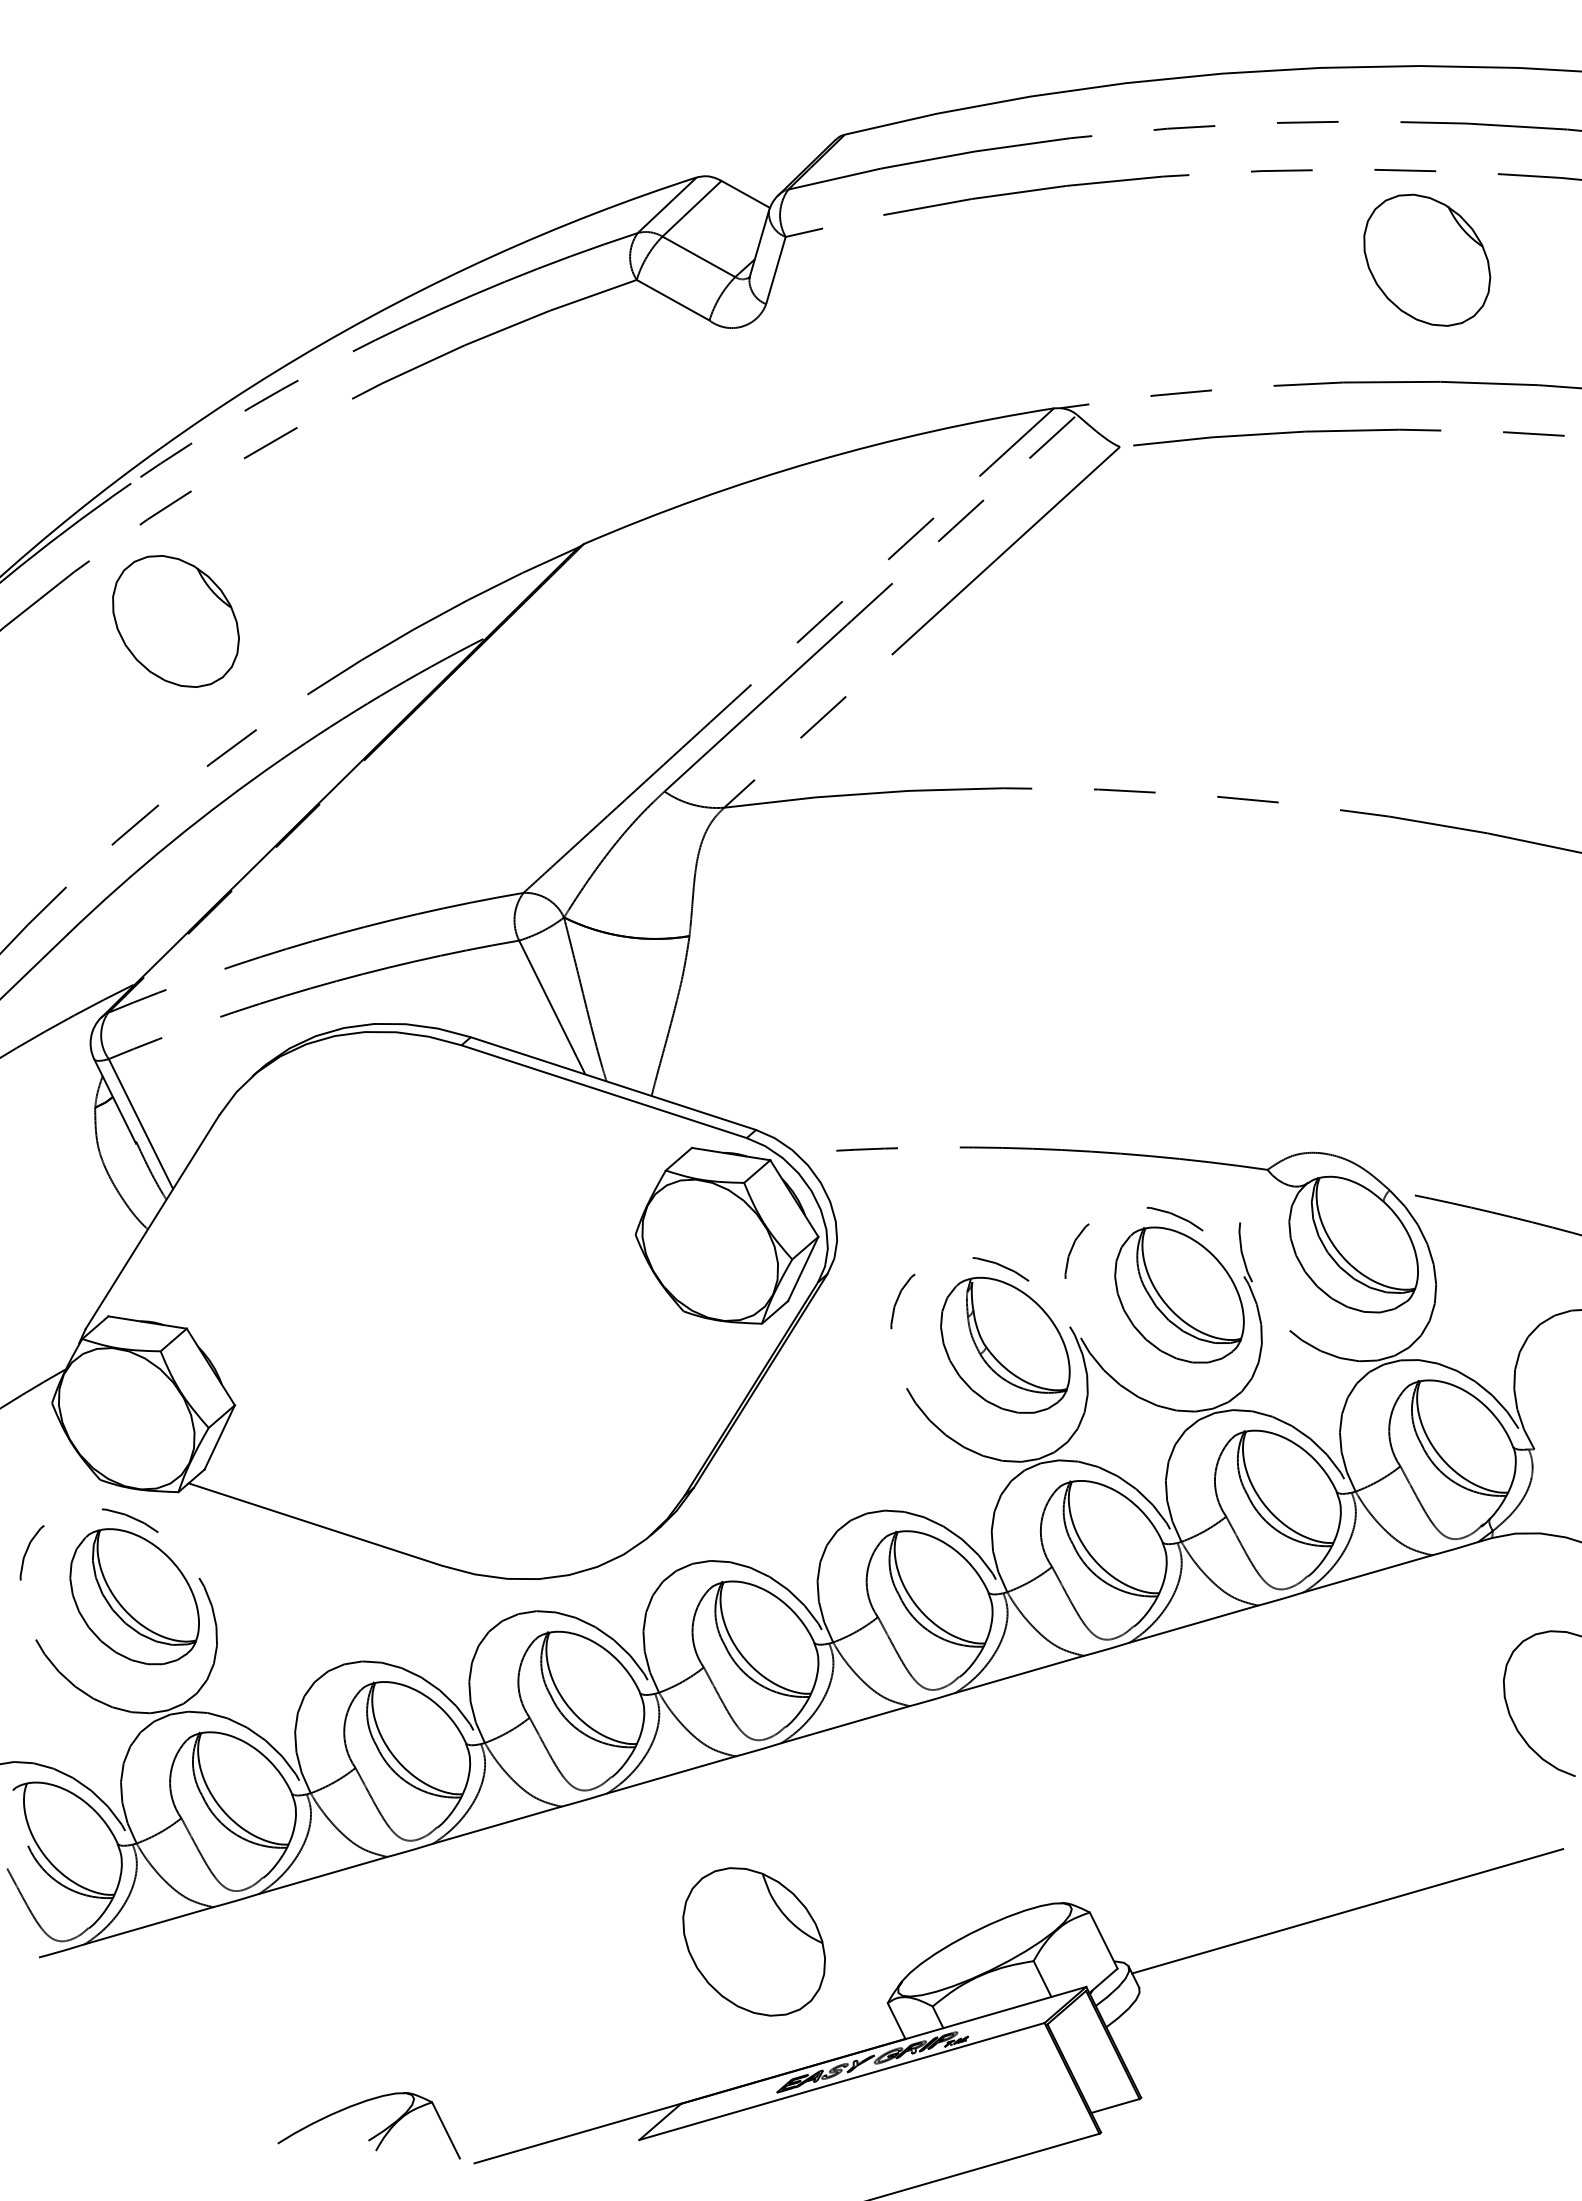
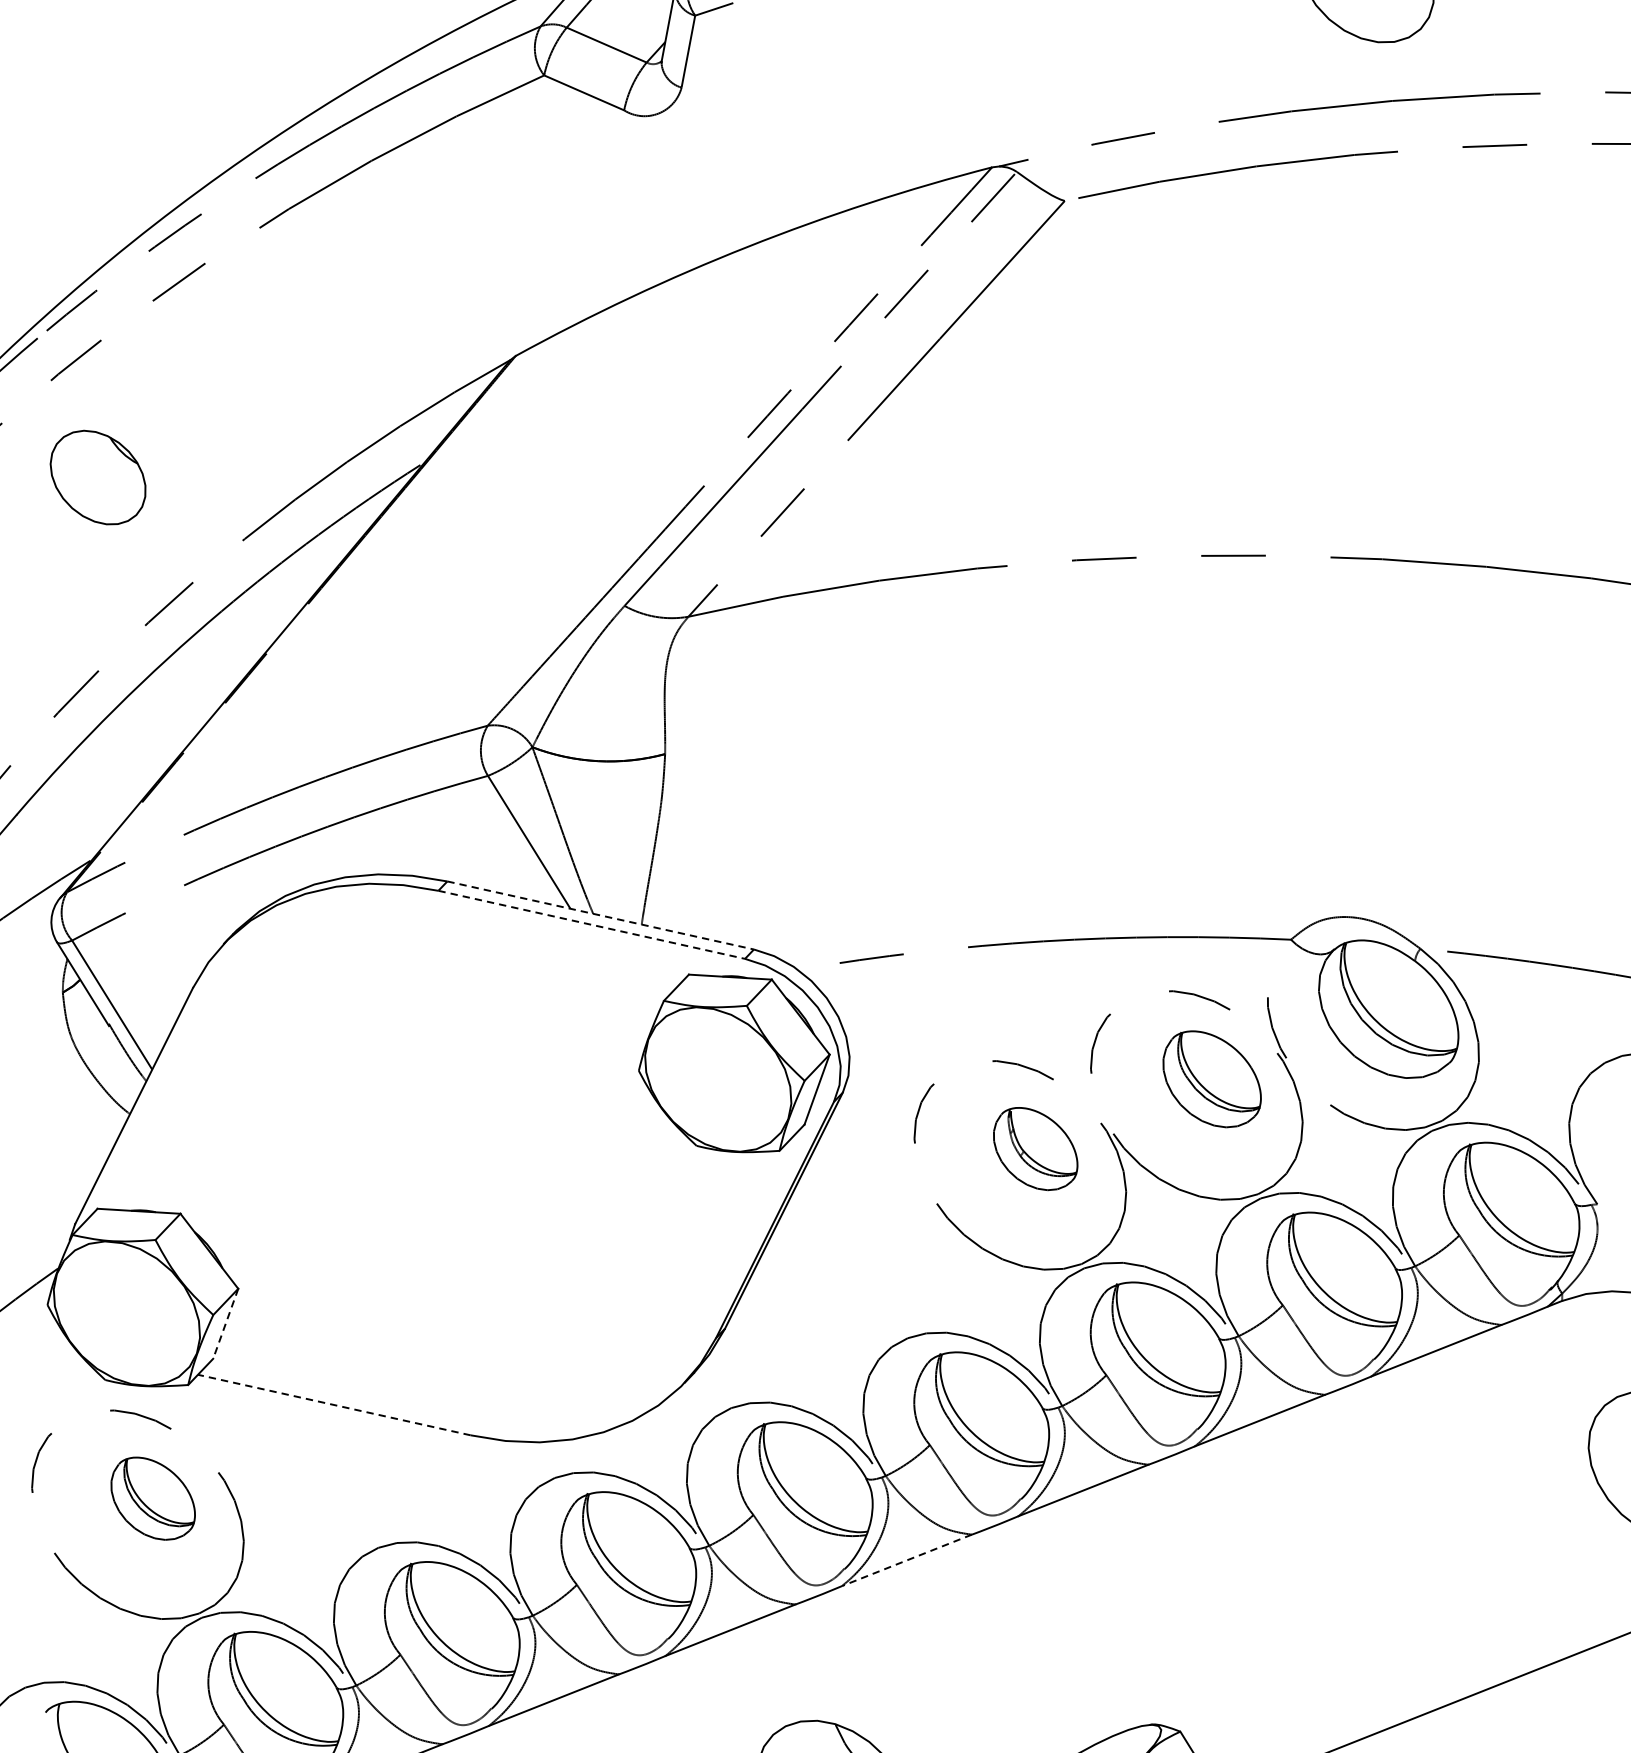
part: (175, 621) -> (97, 477), size x0.7
line: (613, 1083) -> (600, 915), solid -> dashed
line: (604, 1091) -> (592, 924), solid -> dashed
part: (1179, 1294) -> (1211, 1078), size x0.7
part: (1005, 1344) -> (1035, 1148), size x0.6
line: (219, 1437) -> (225, 1323), solid -> dashed
line: (315, 1524) -> (334, 1404), solid -> dashed
part: (134, 1596) -> (152, 1498), size x0.6
line: (845, 1724) -> (906, 1560), solid -> dashed

